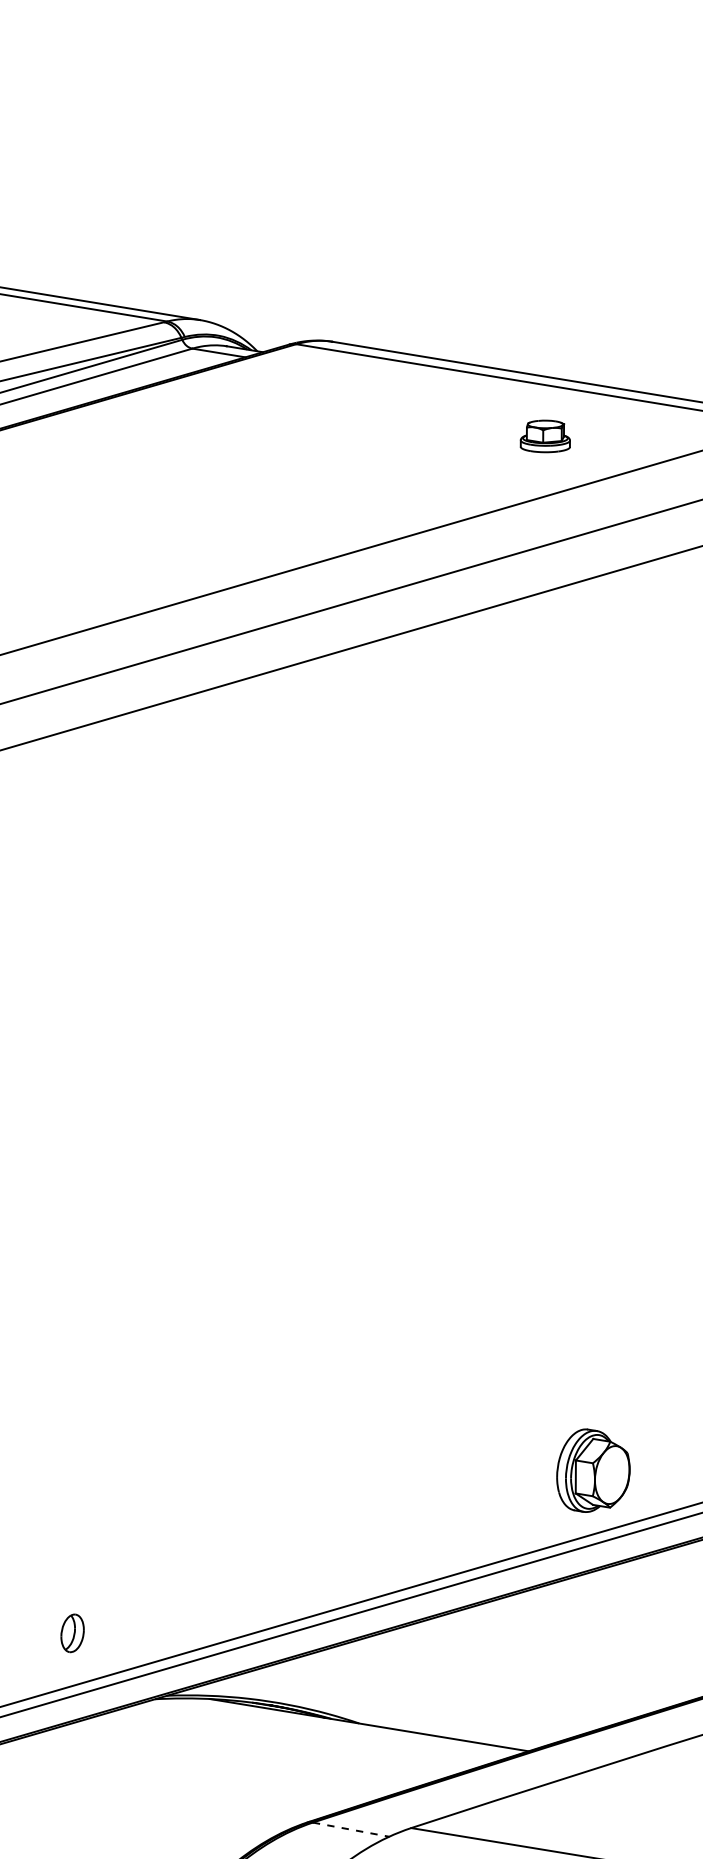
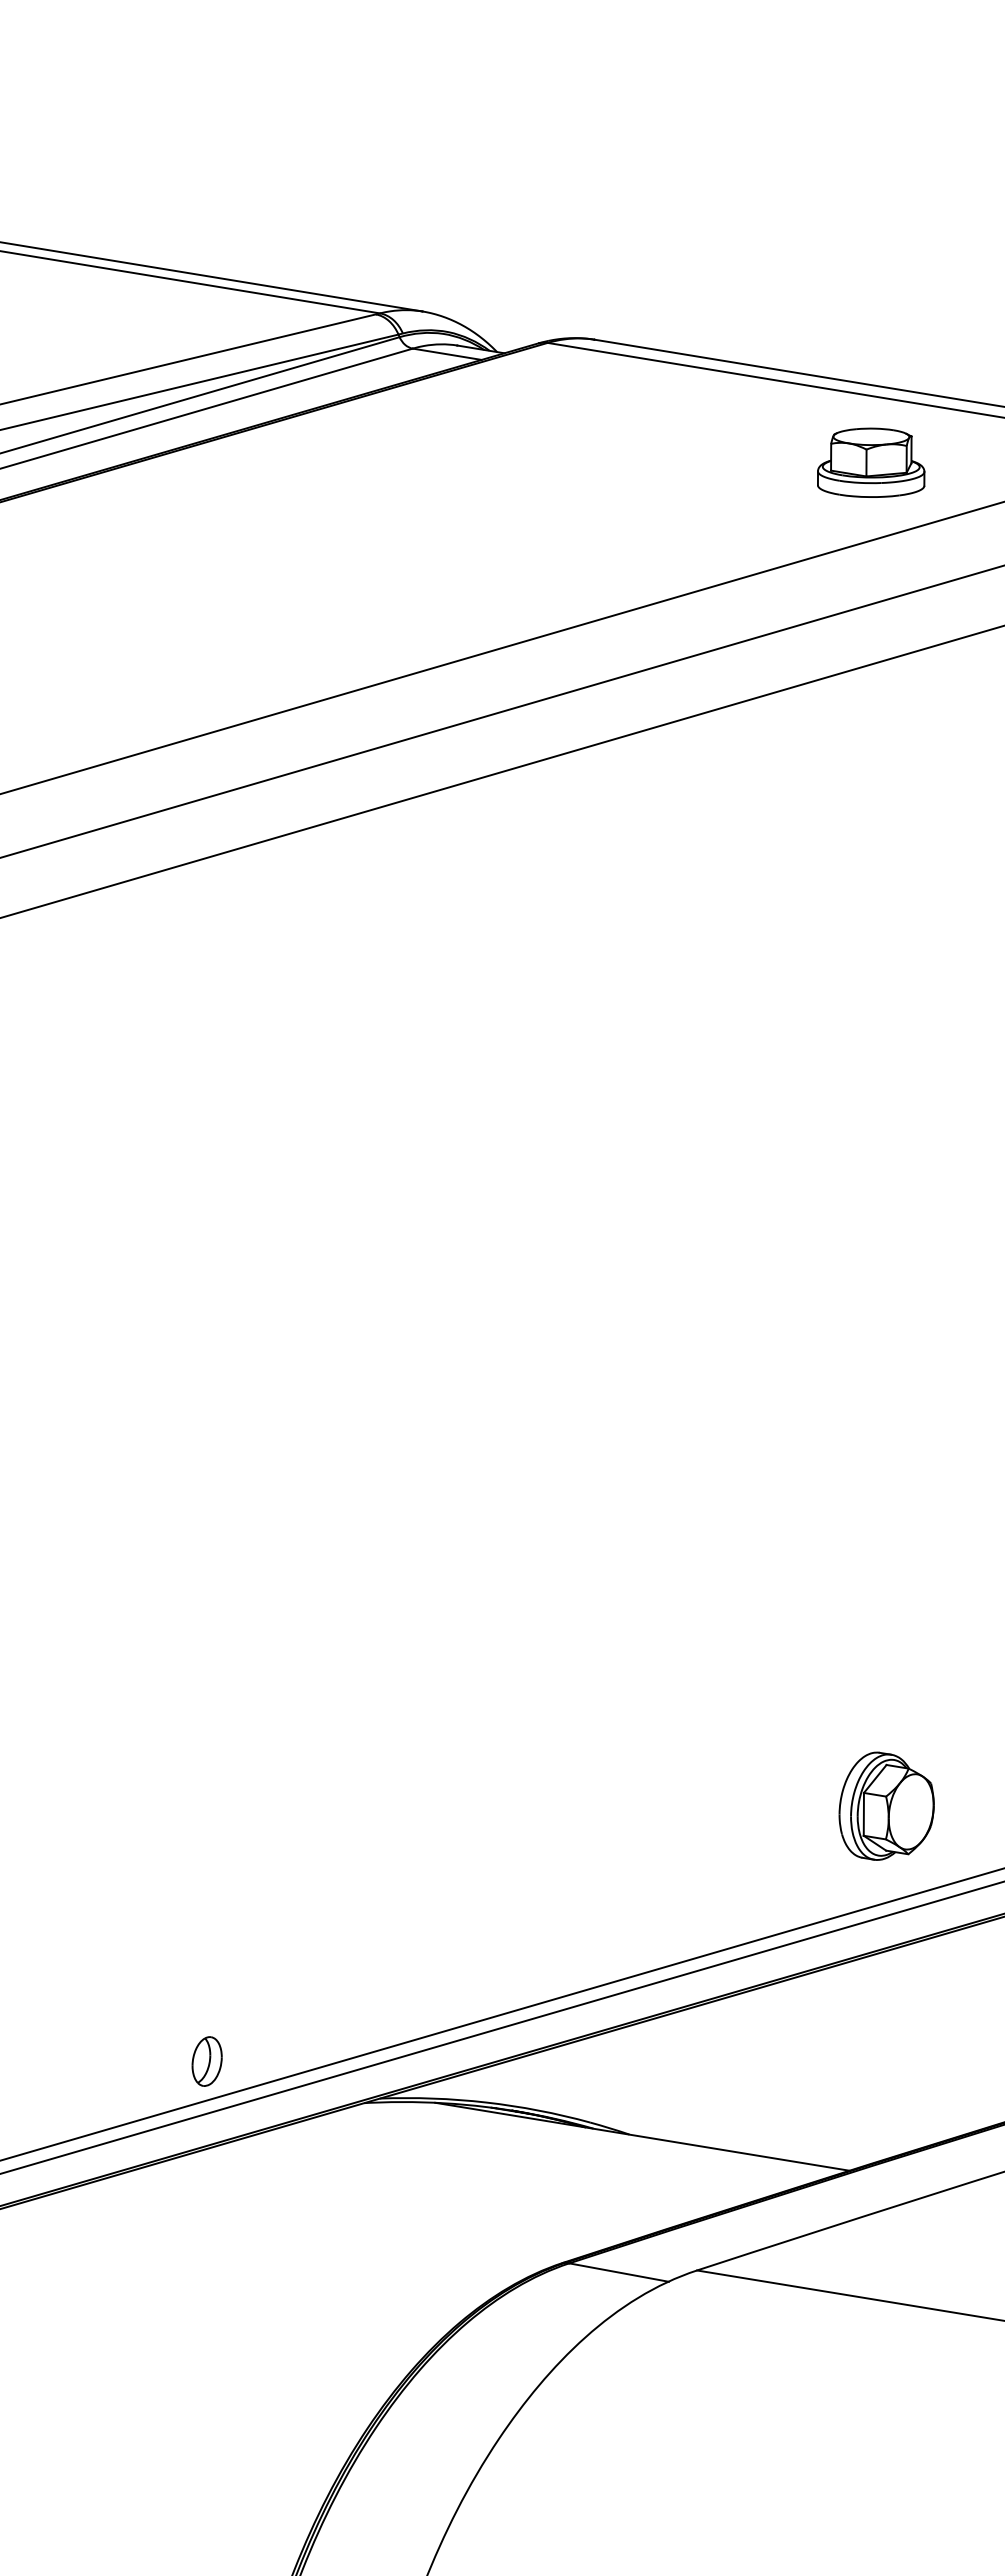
part: (545, 436) -> (871, 462), size x1.67
part: (593, 1470) -> (886, 1805), moved
part: (72, 1633) -> (206, 2061), moved
line: (351, 1829) -> (619, 2272), dashed -> solid

